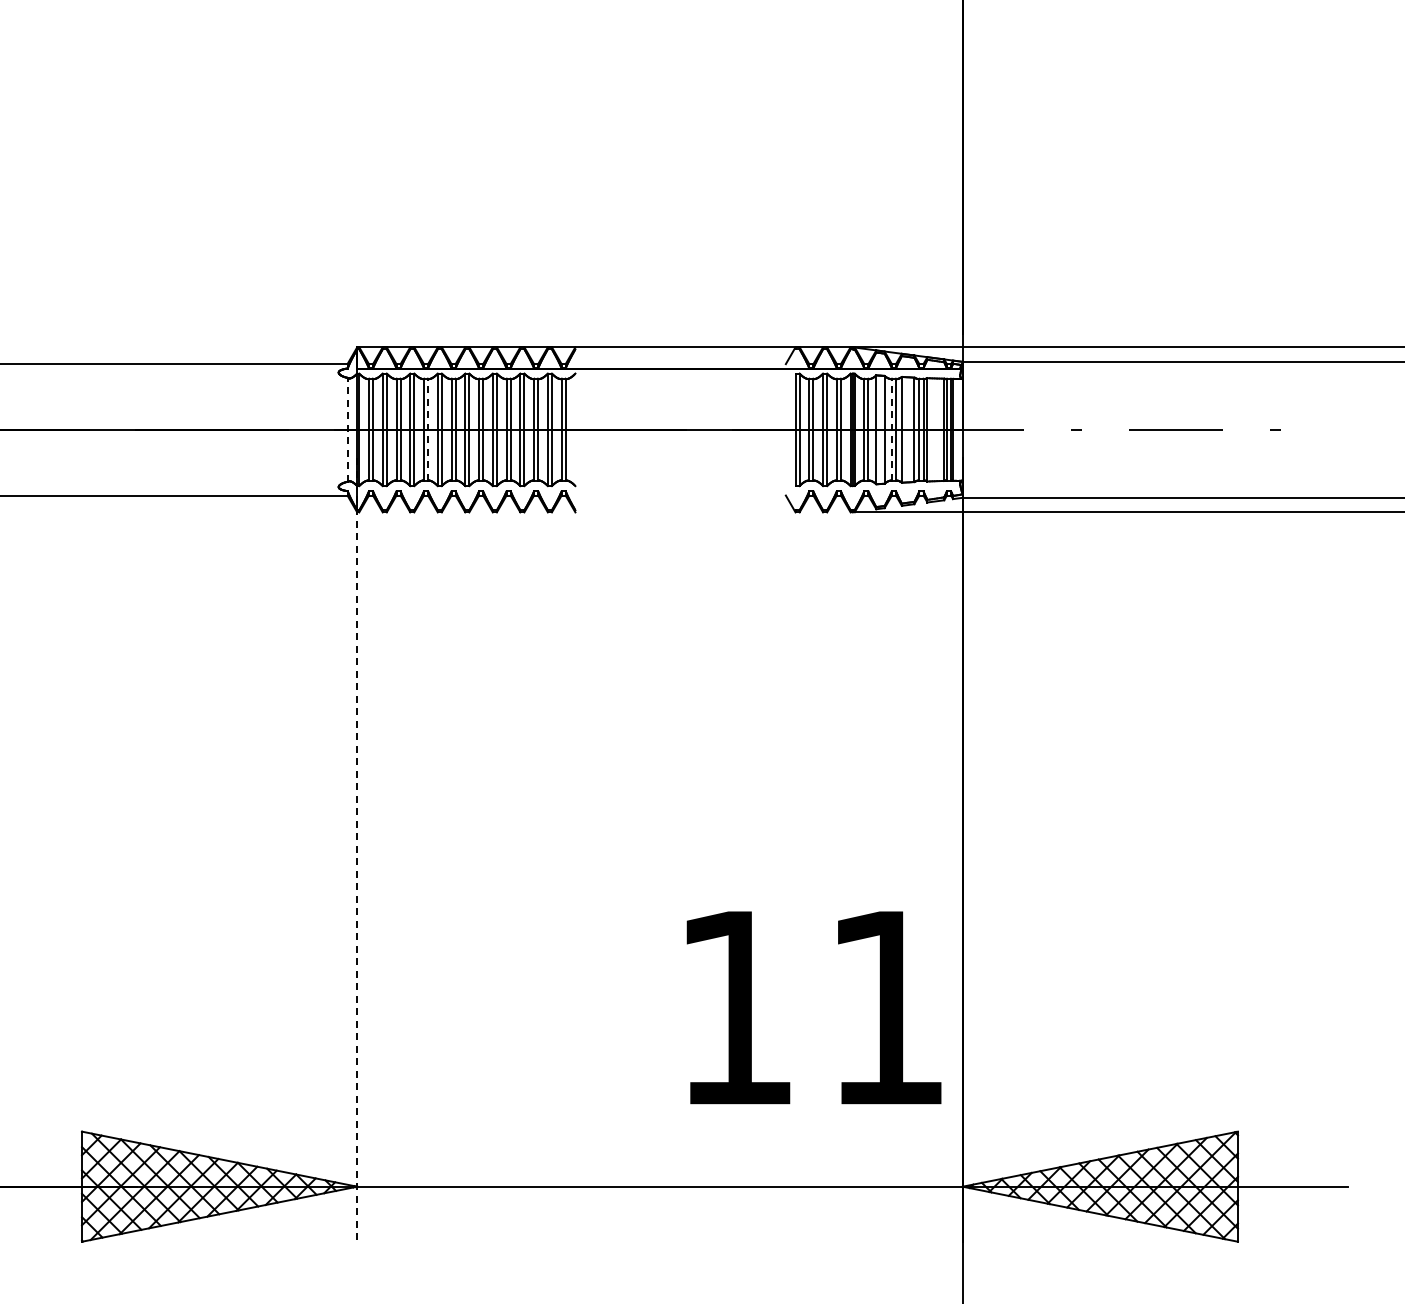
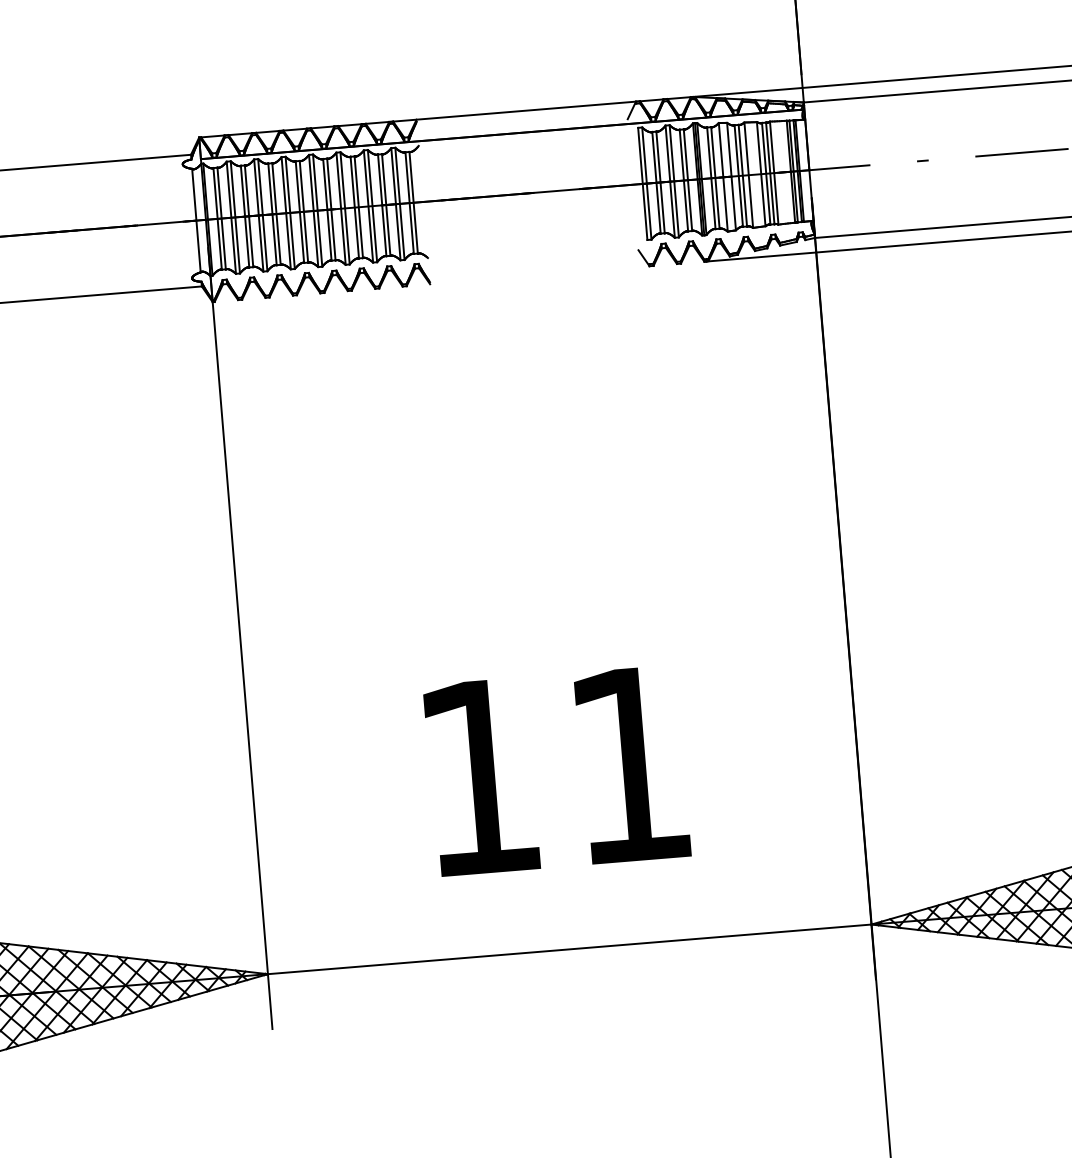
line: (347, 429) -> (196, 220), dashed -> solid
line: (428, 429) -> (276, 213), dashed -> solid
line: (891, 429) -> (738, 175), dashed -> solid
line: (357, 849) -> (240, 638), dashed -> solid
text: (813, 1007) -> (556, 770), moved

